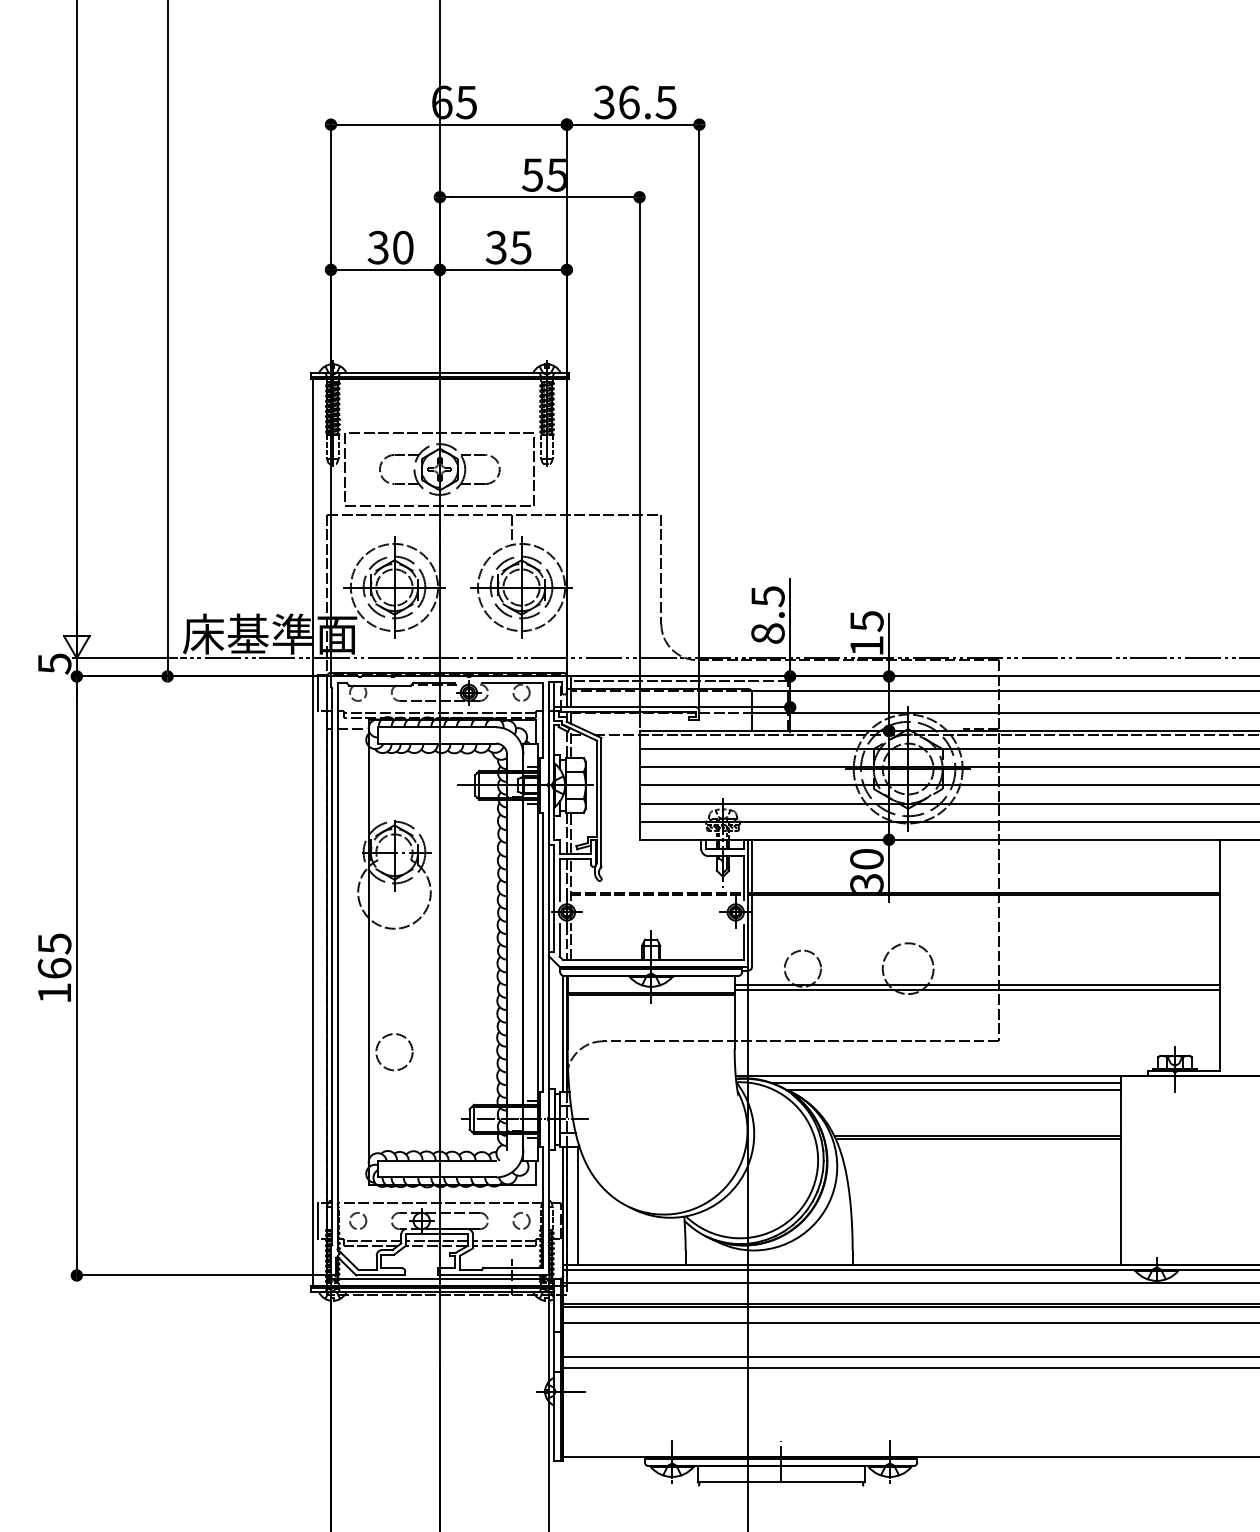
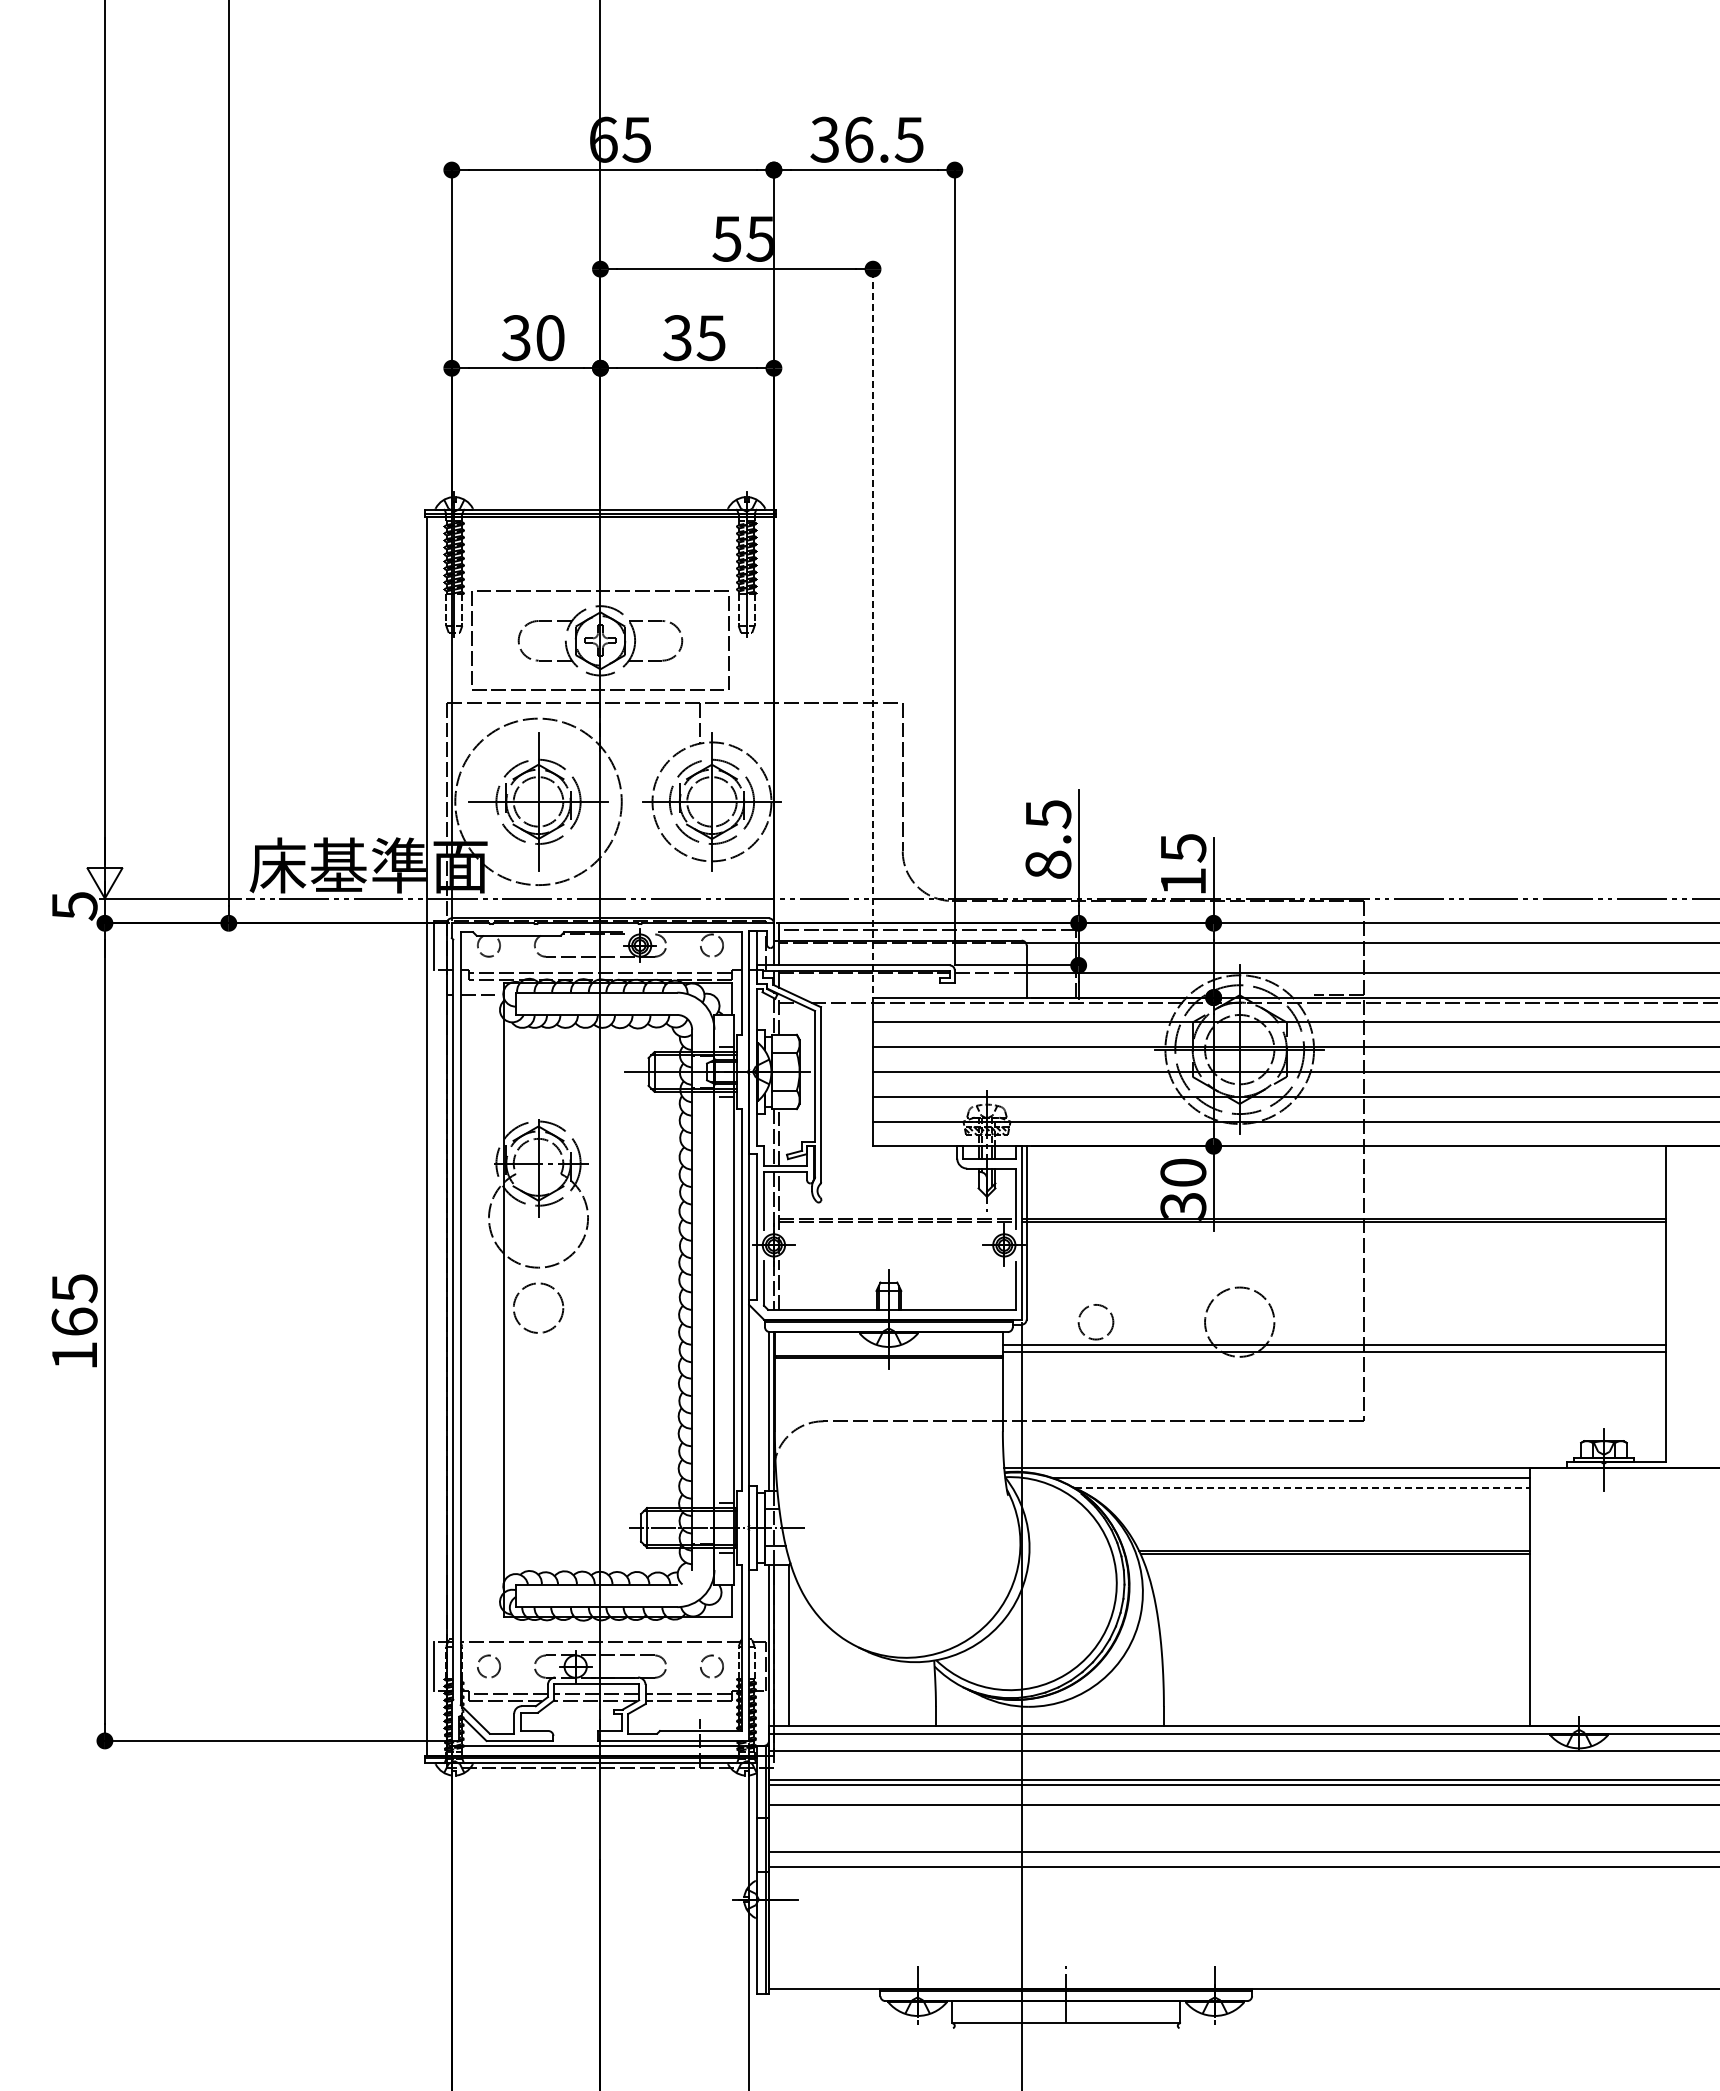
line: (639, 459) -> (873, 627), solid -> dashed
circle: (394, 587) -> (538, 801), size x1.4
circle: (802, 968) -> (1095, 1321), size x0.7
circle: (394, 1051) -> (538, 1307), moved
line: (954, 1090) -> (1302, 1488), solid -> dashed

